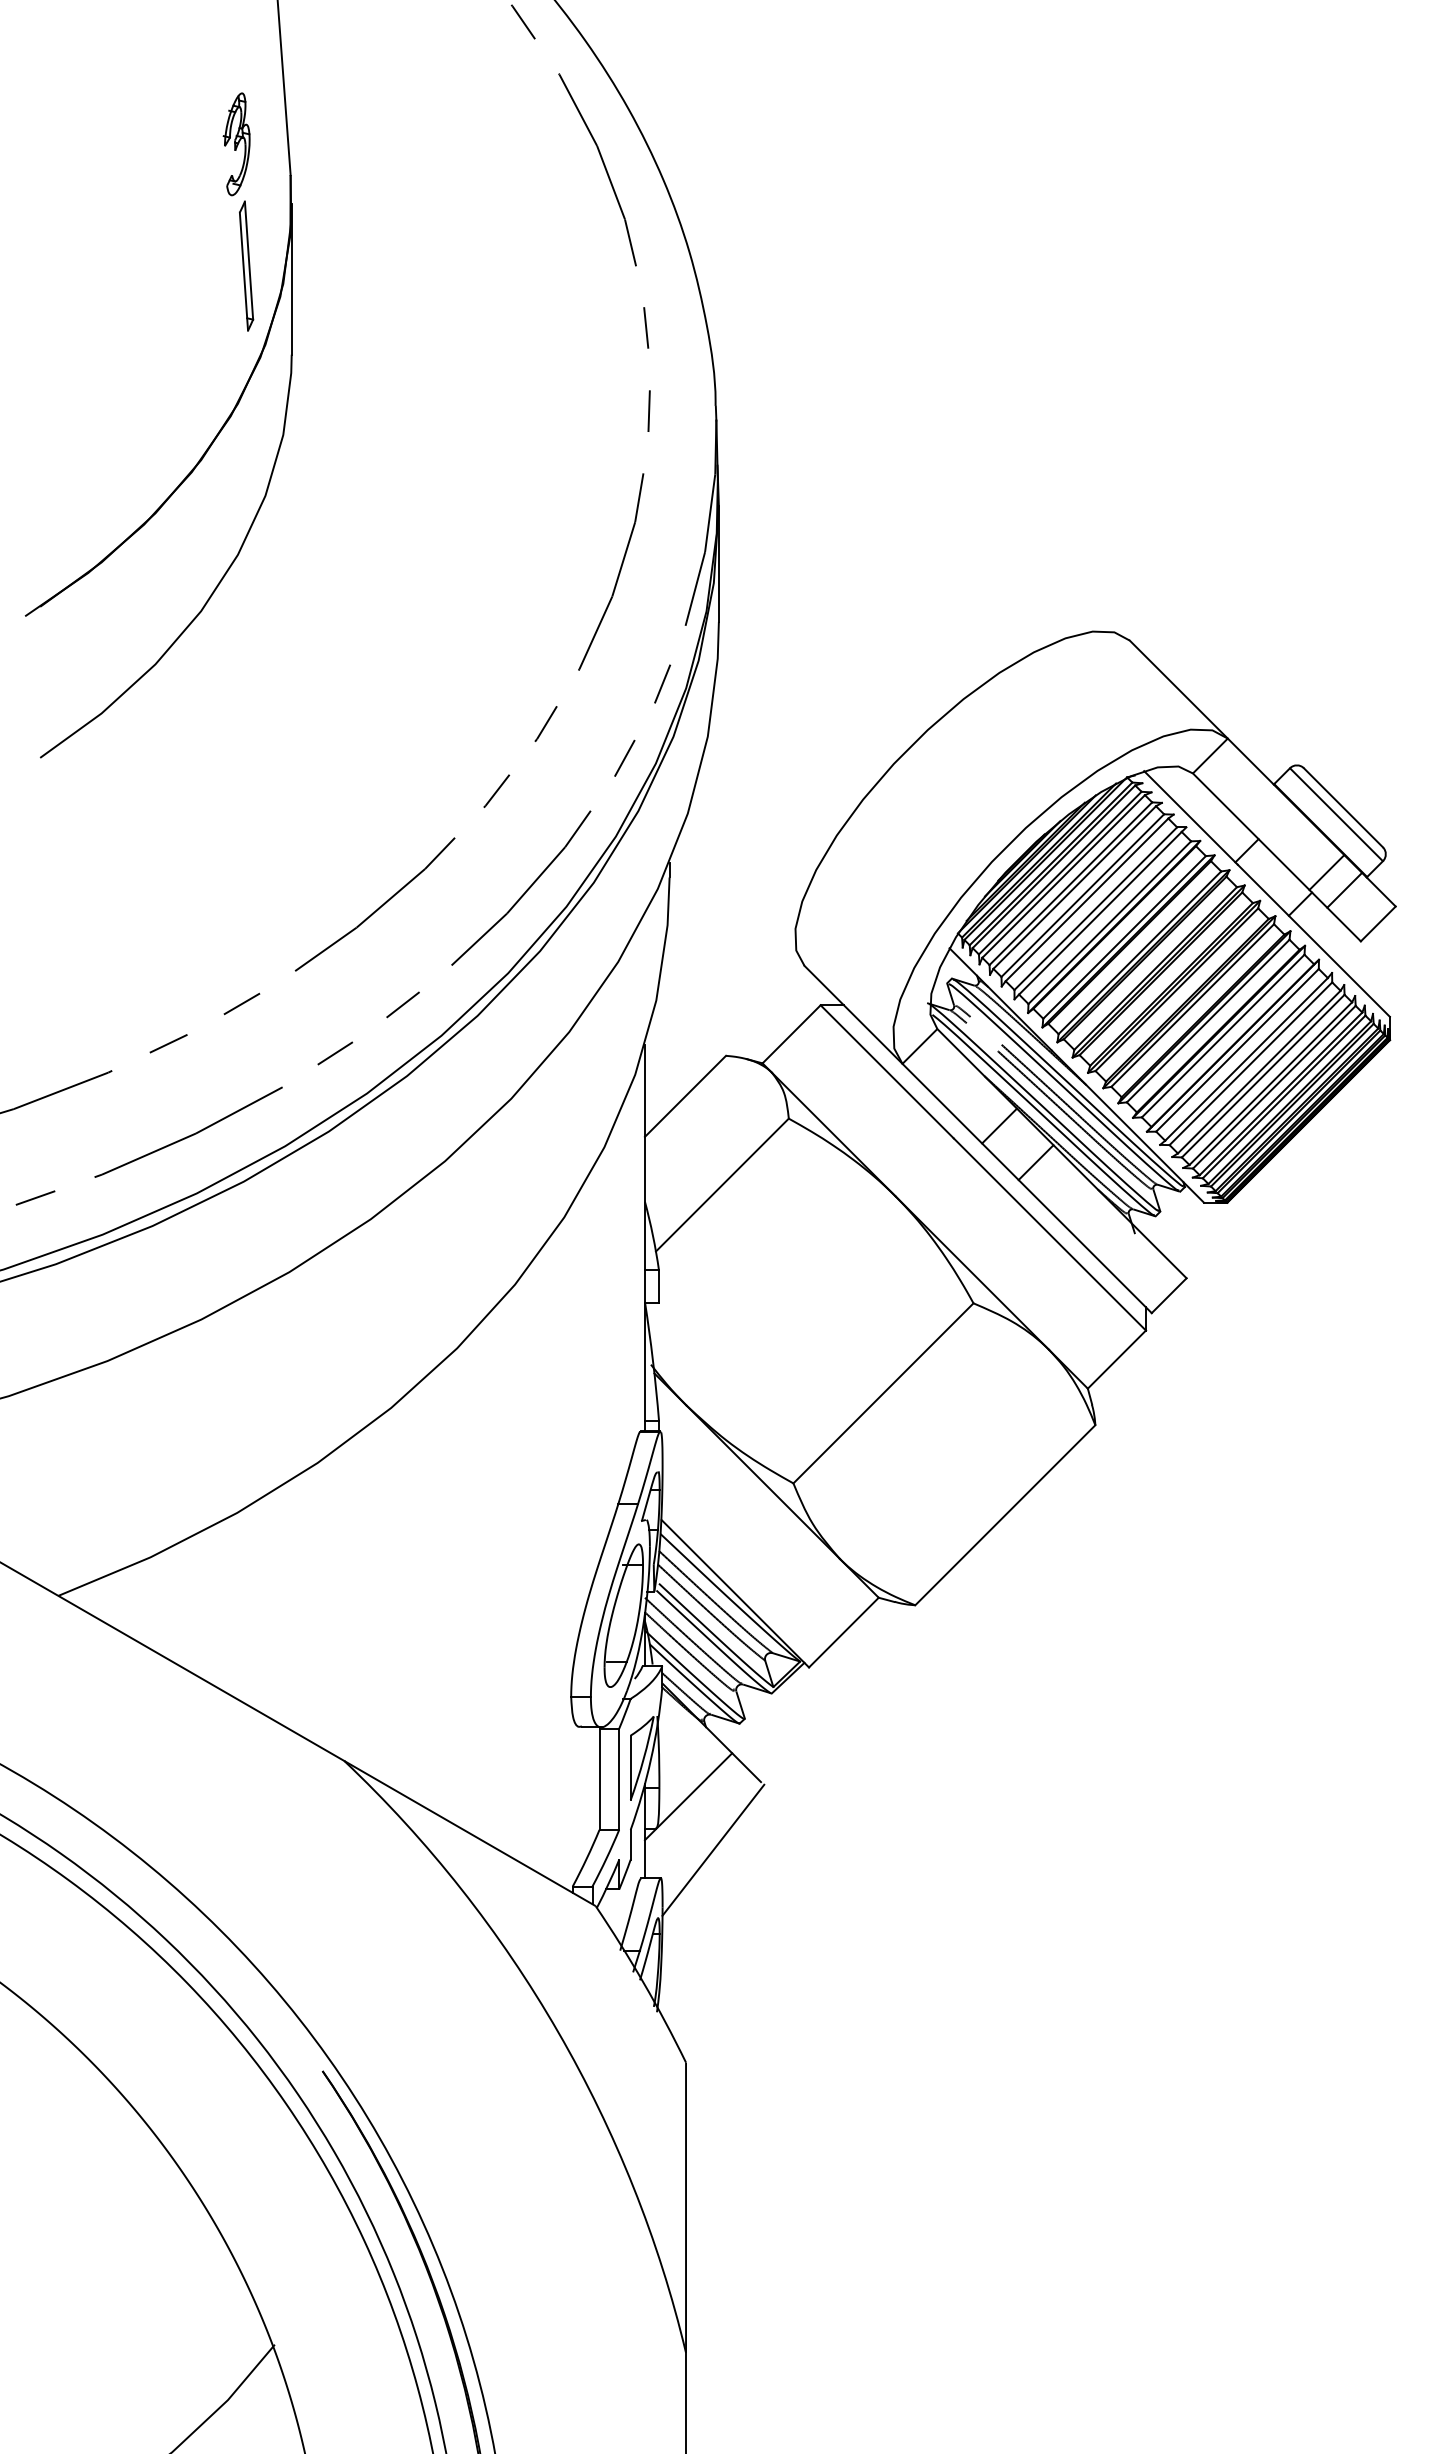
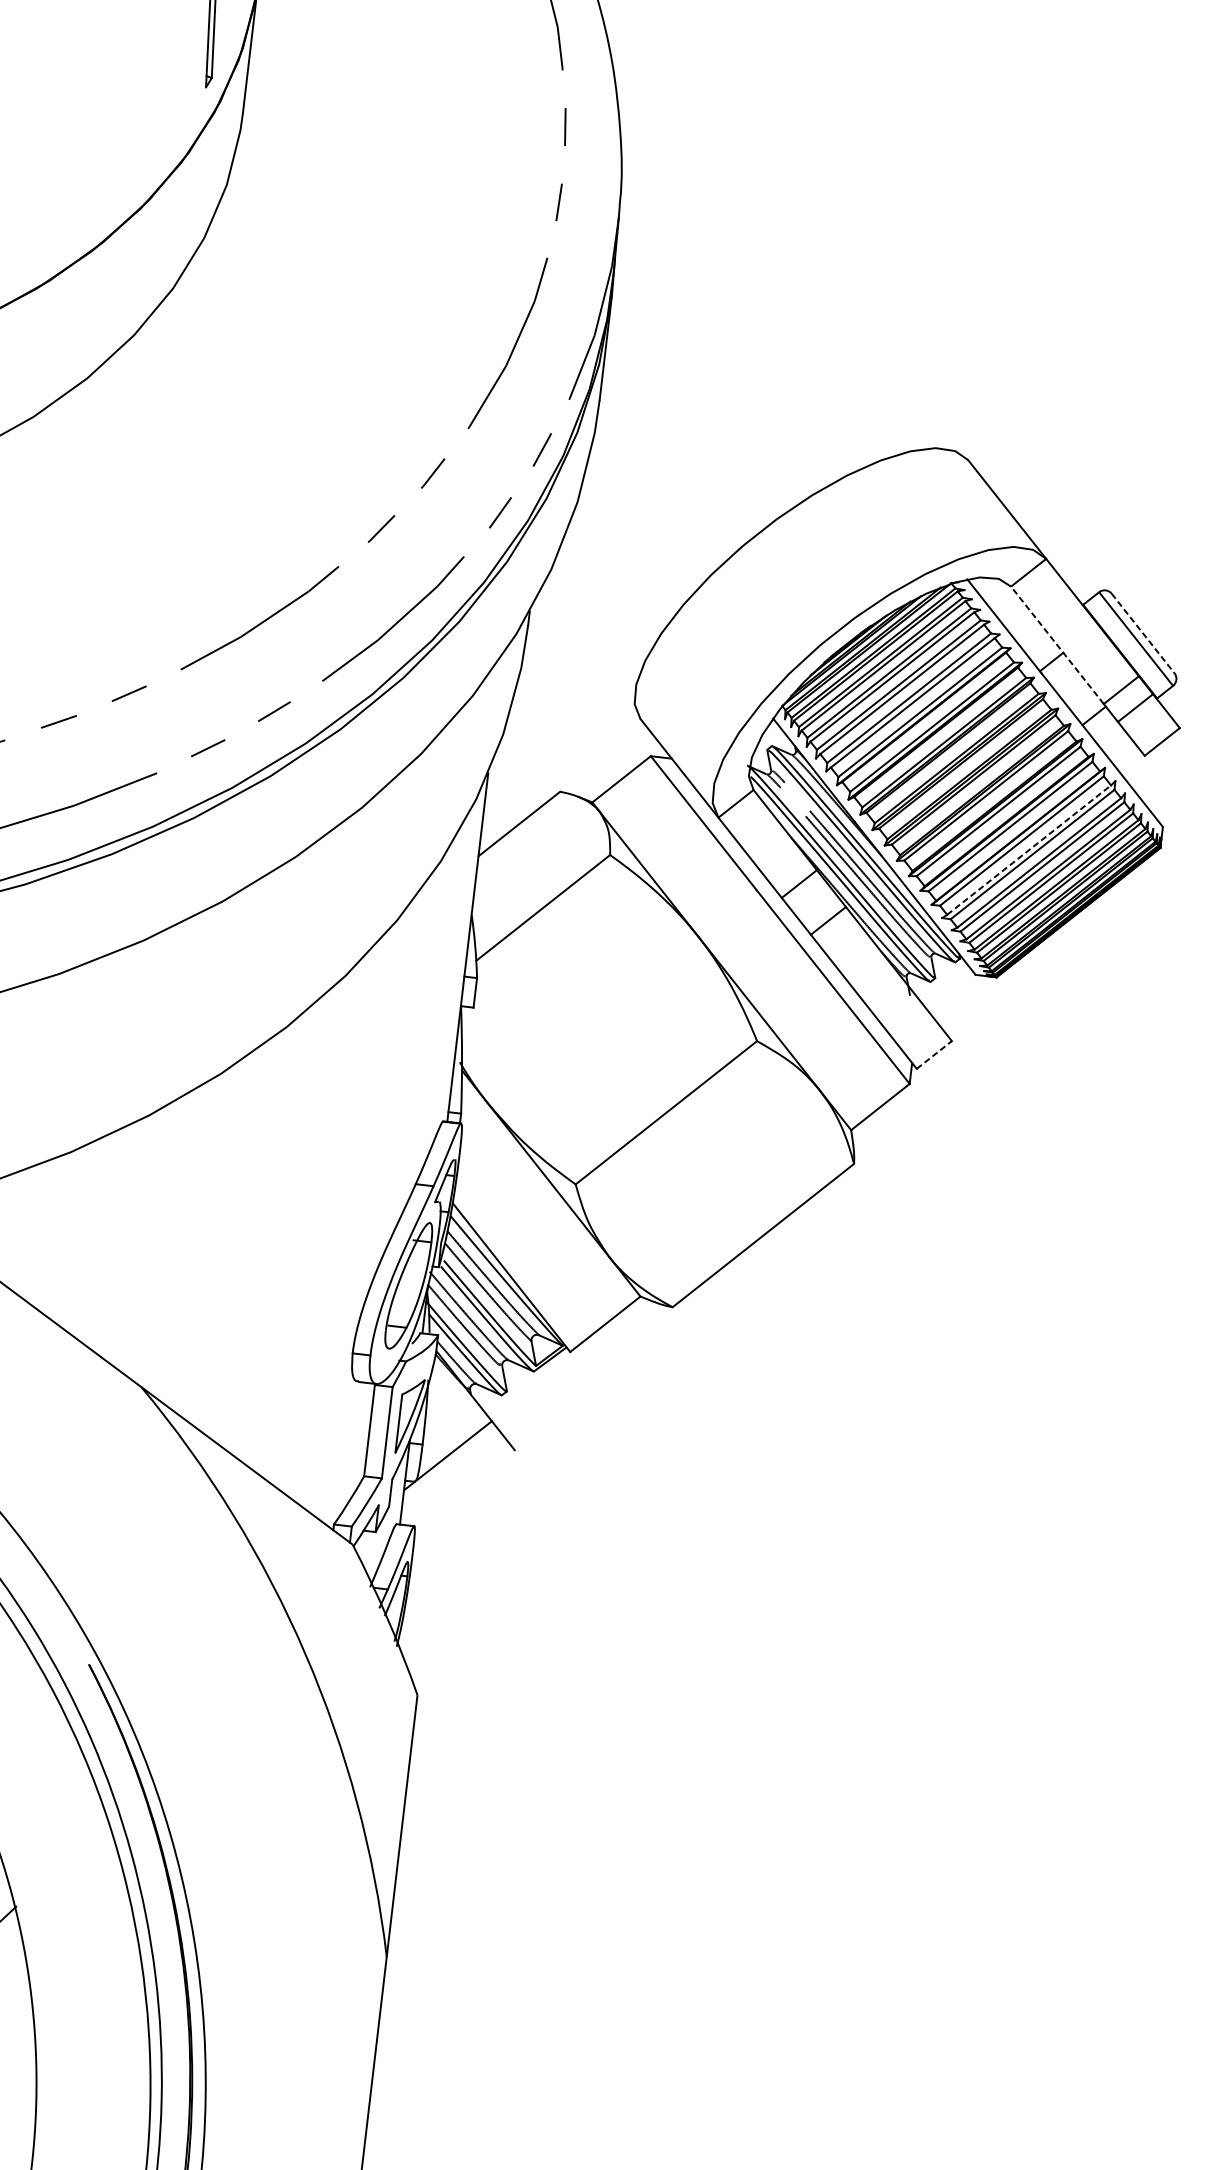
line: (1343, 807) -> (1143, 633), solid -> dashed
line: (1250, 831) -> (1056, 645), solid -> dashed
line: (1246, 1059) -> (1029, 850), solid -> dashed
line: (1169, 1295) -> (934, 1054), solid -> dashed
line: (713, 1849) -> (464, 1506), removed

